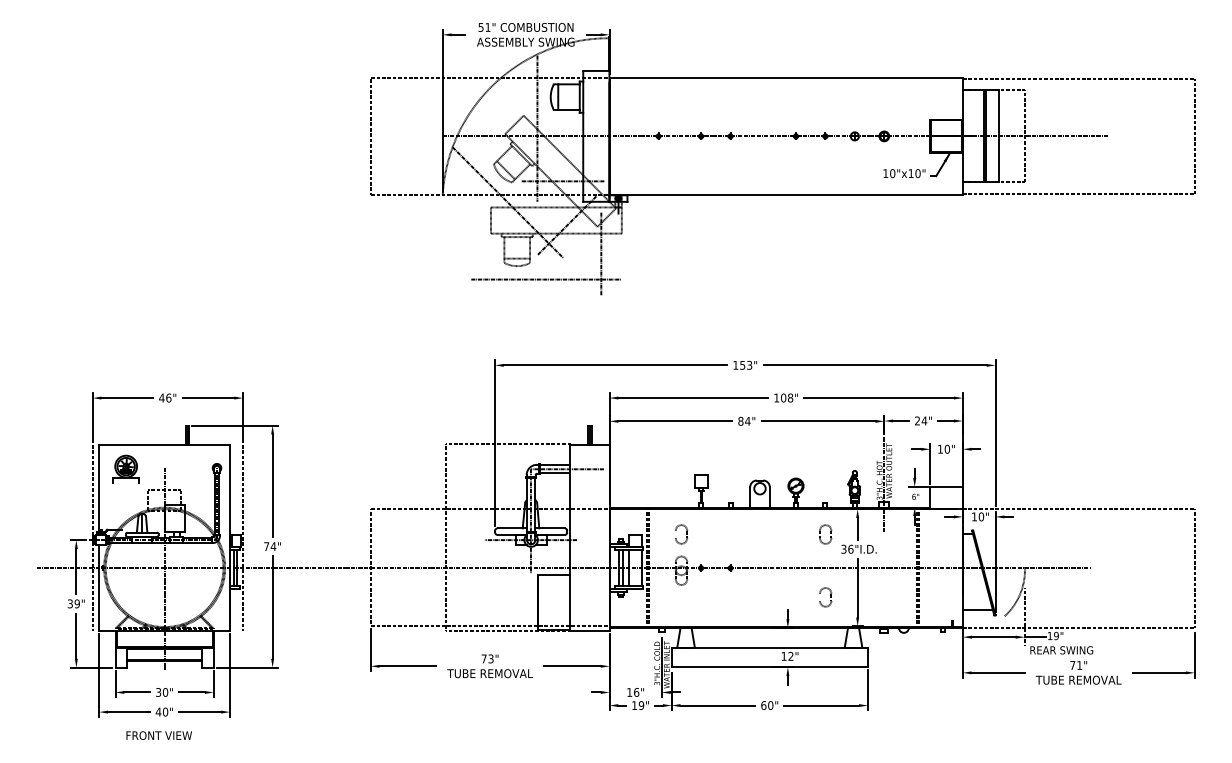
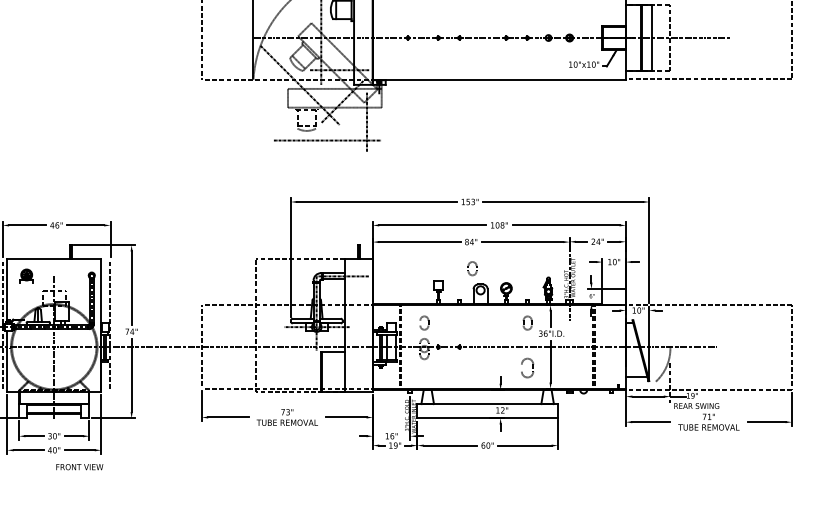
part: (748, 458) -> (472, 268), added
part: (125, 468) -> (26, 275), size x0.7
part: (825, 597) -> (527, 368), size x1.4
text: (158, 735) -> (79, 467), moved

